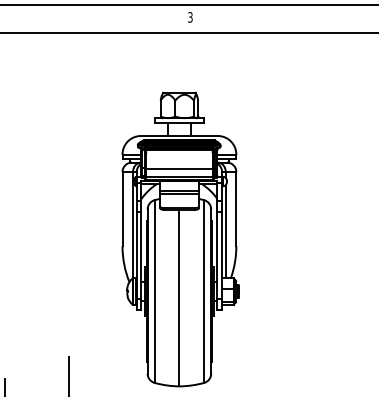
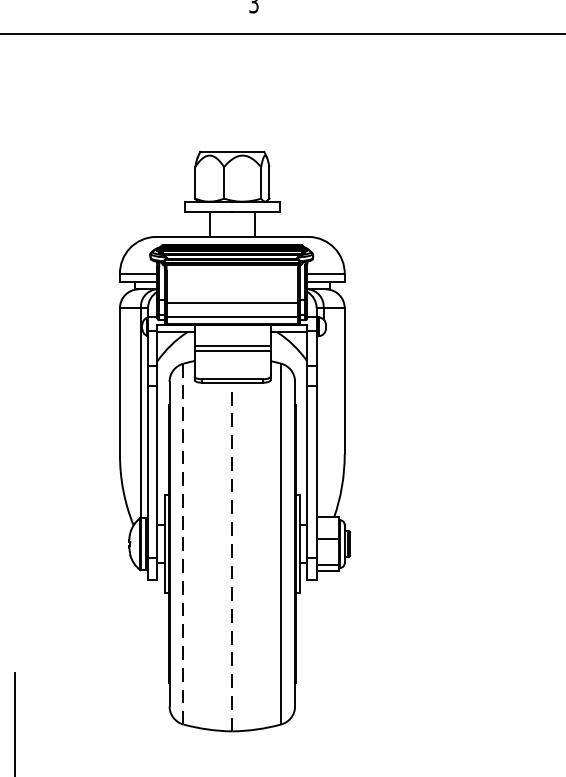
line: (225, 231) -> (323, 425), removed
line: (154, 292) -> (183, 545), solid -> dashed
line: (179, 297) -> (232, 555), solid -> dashed

